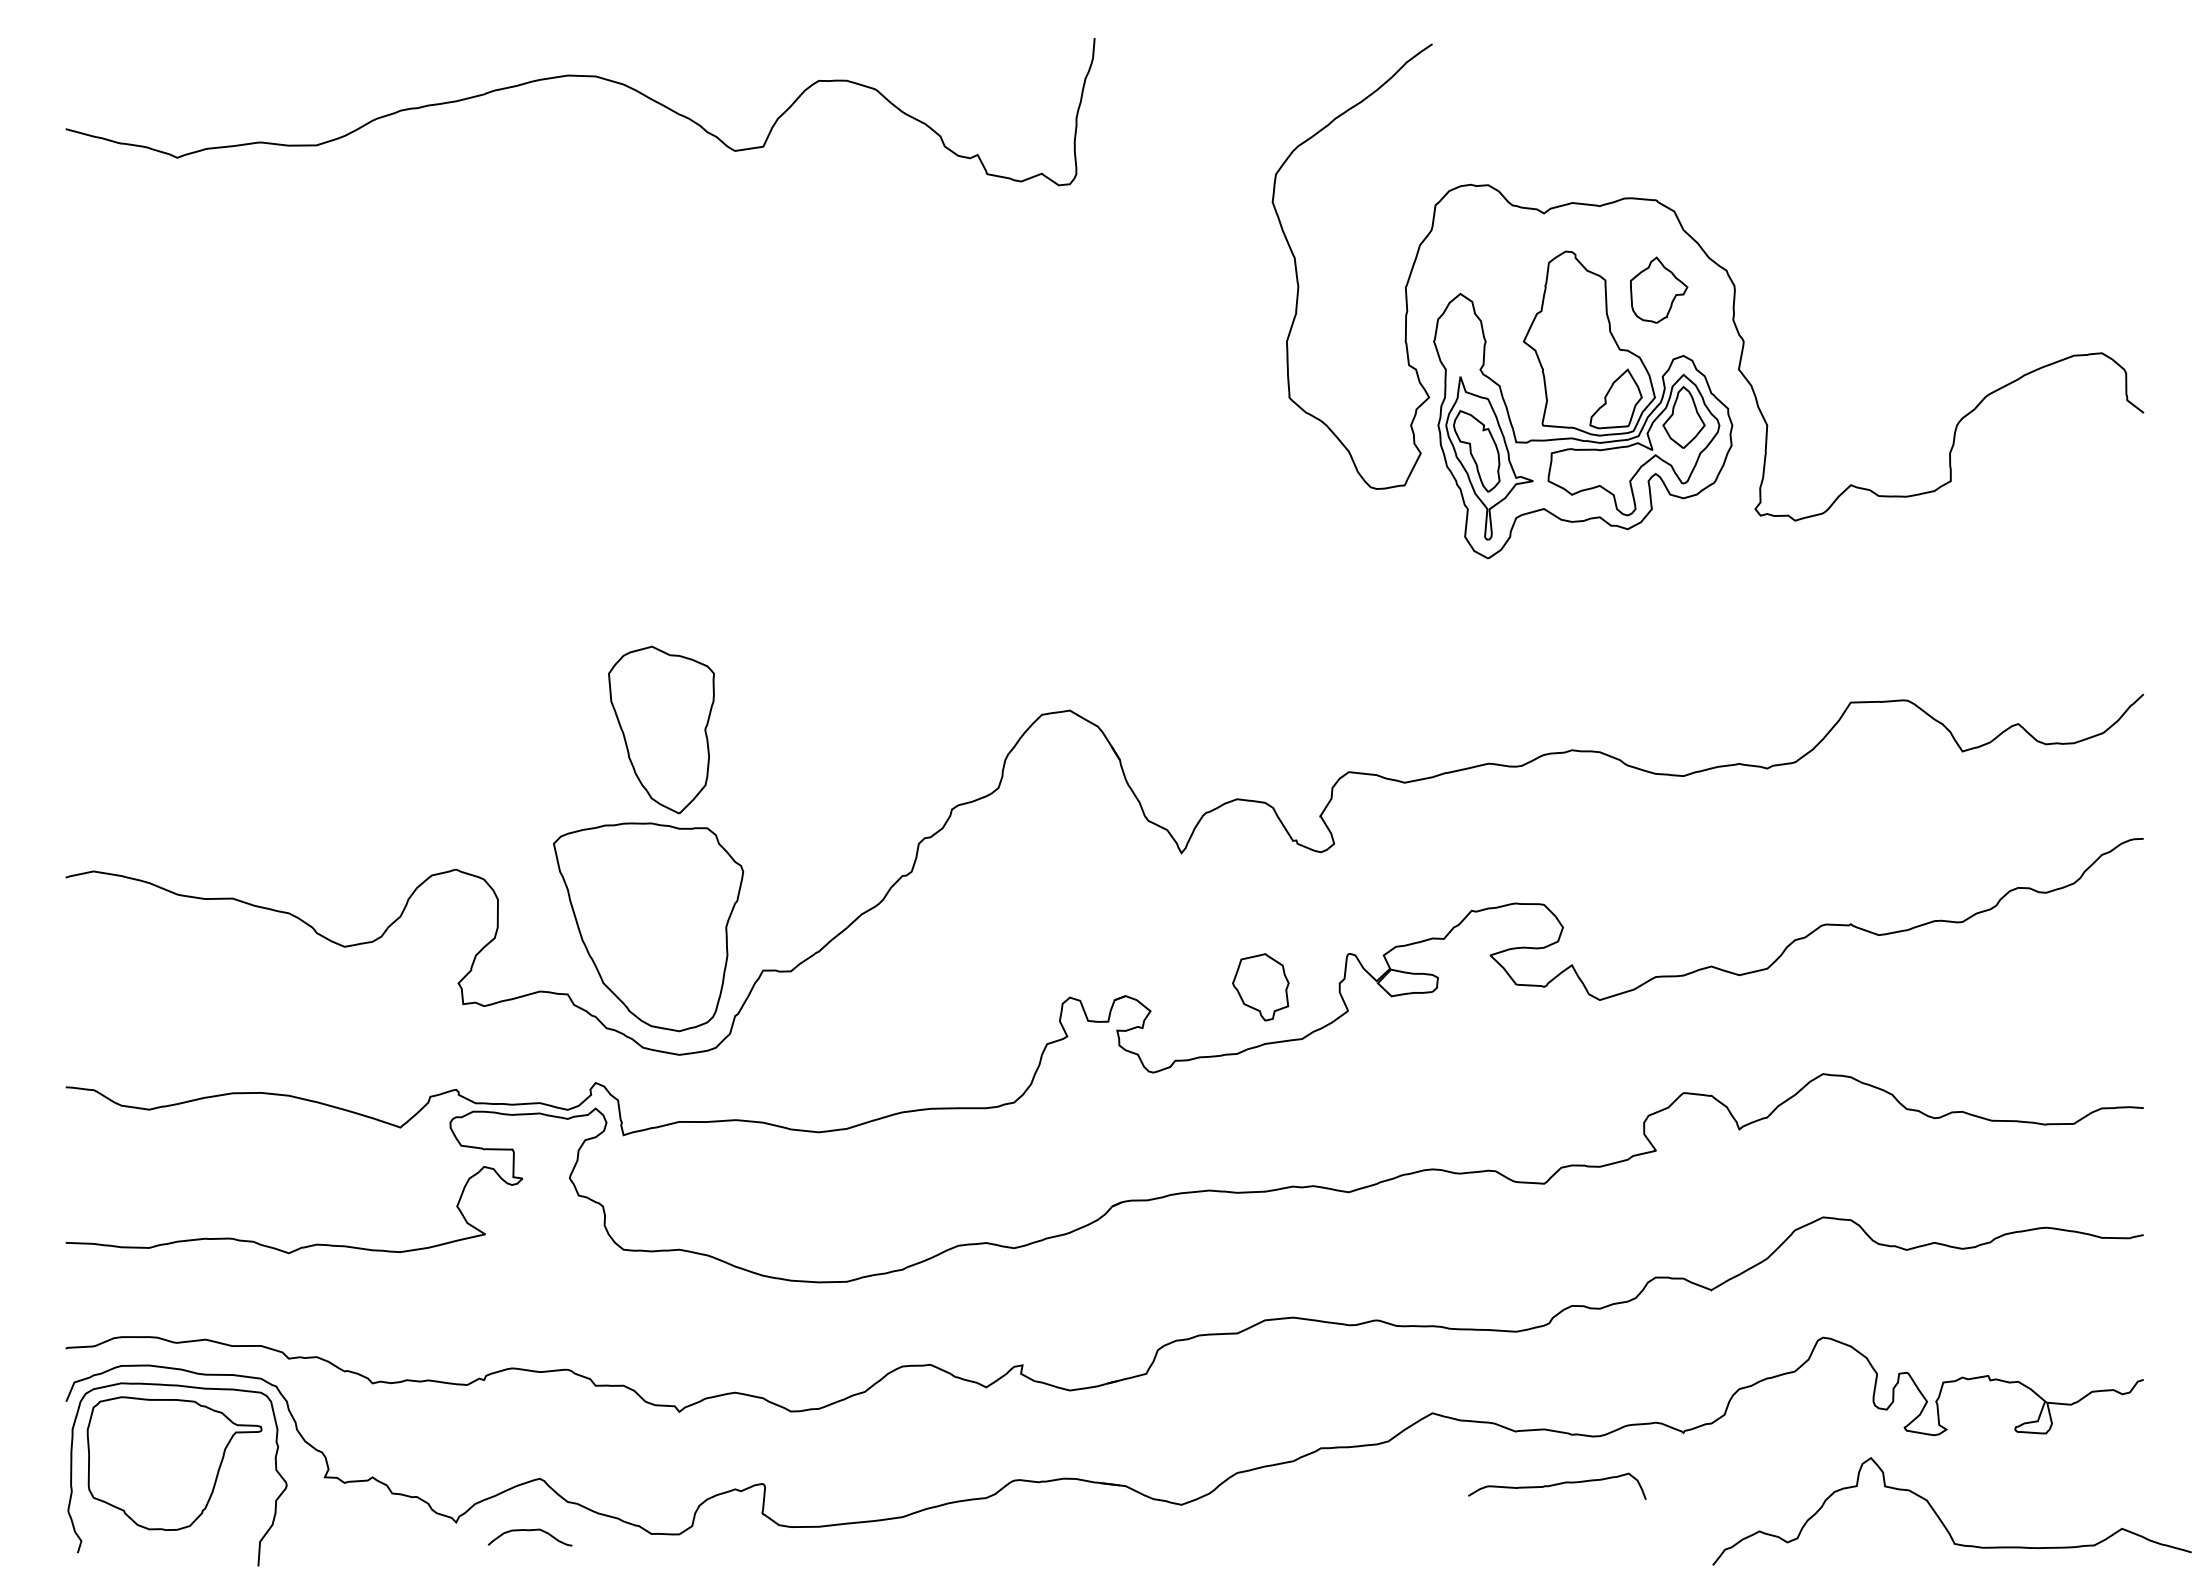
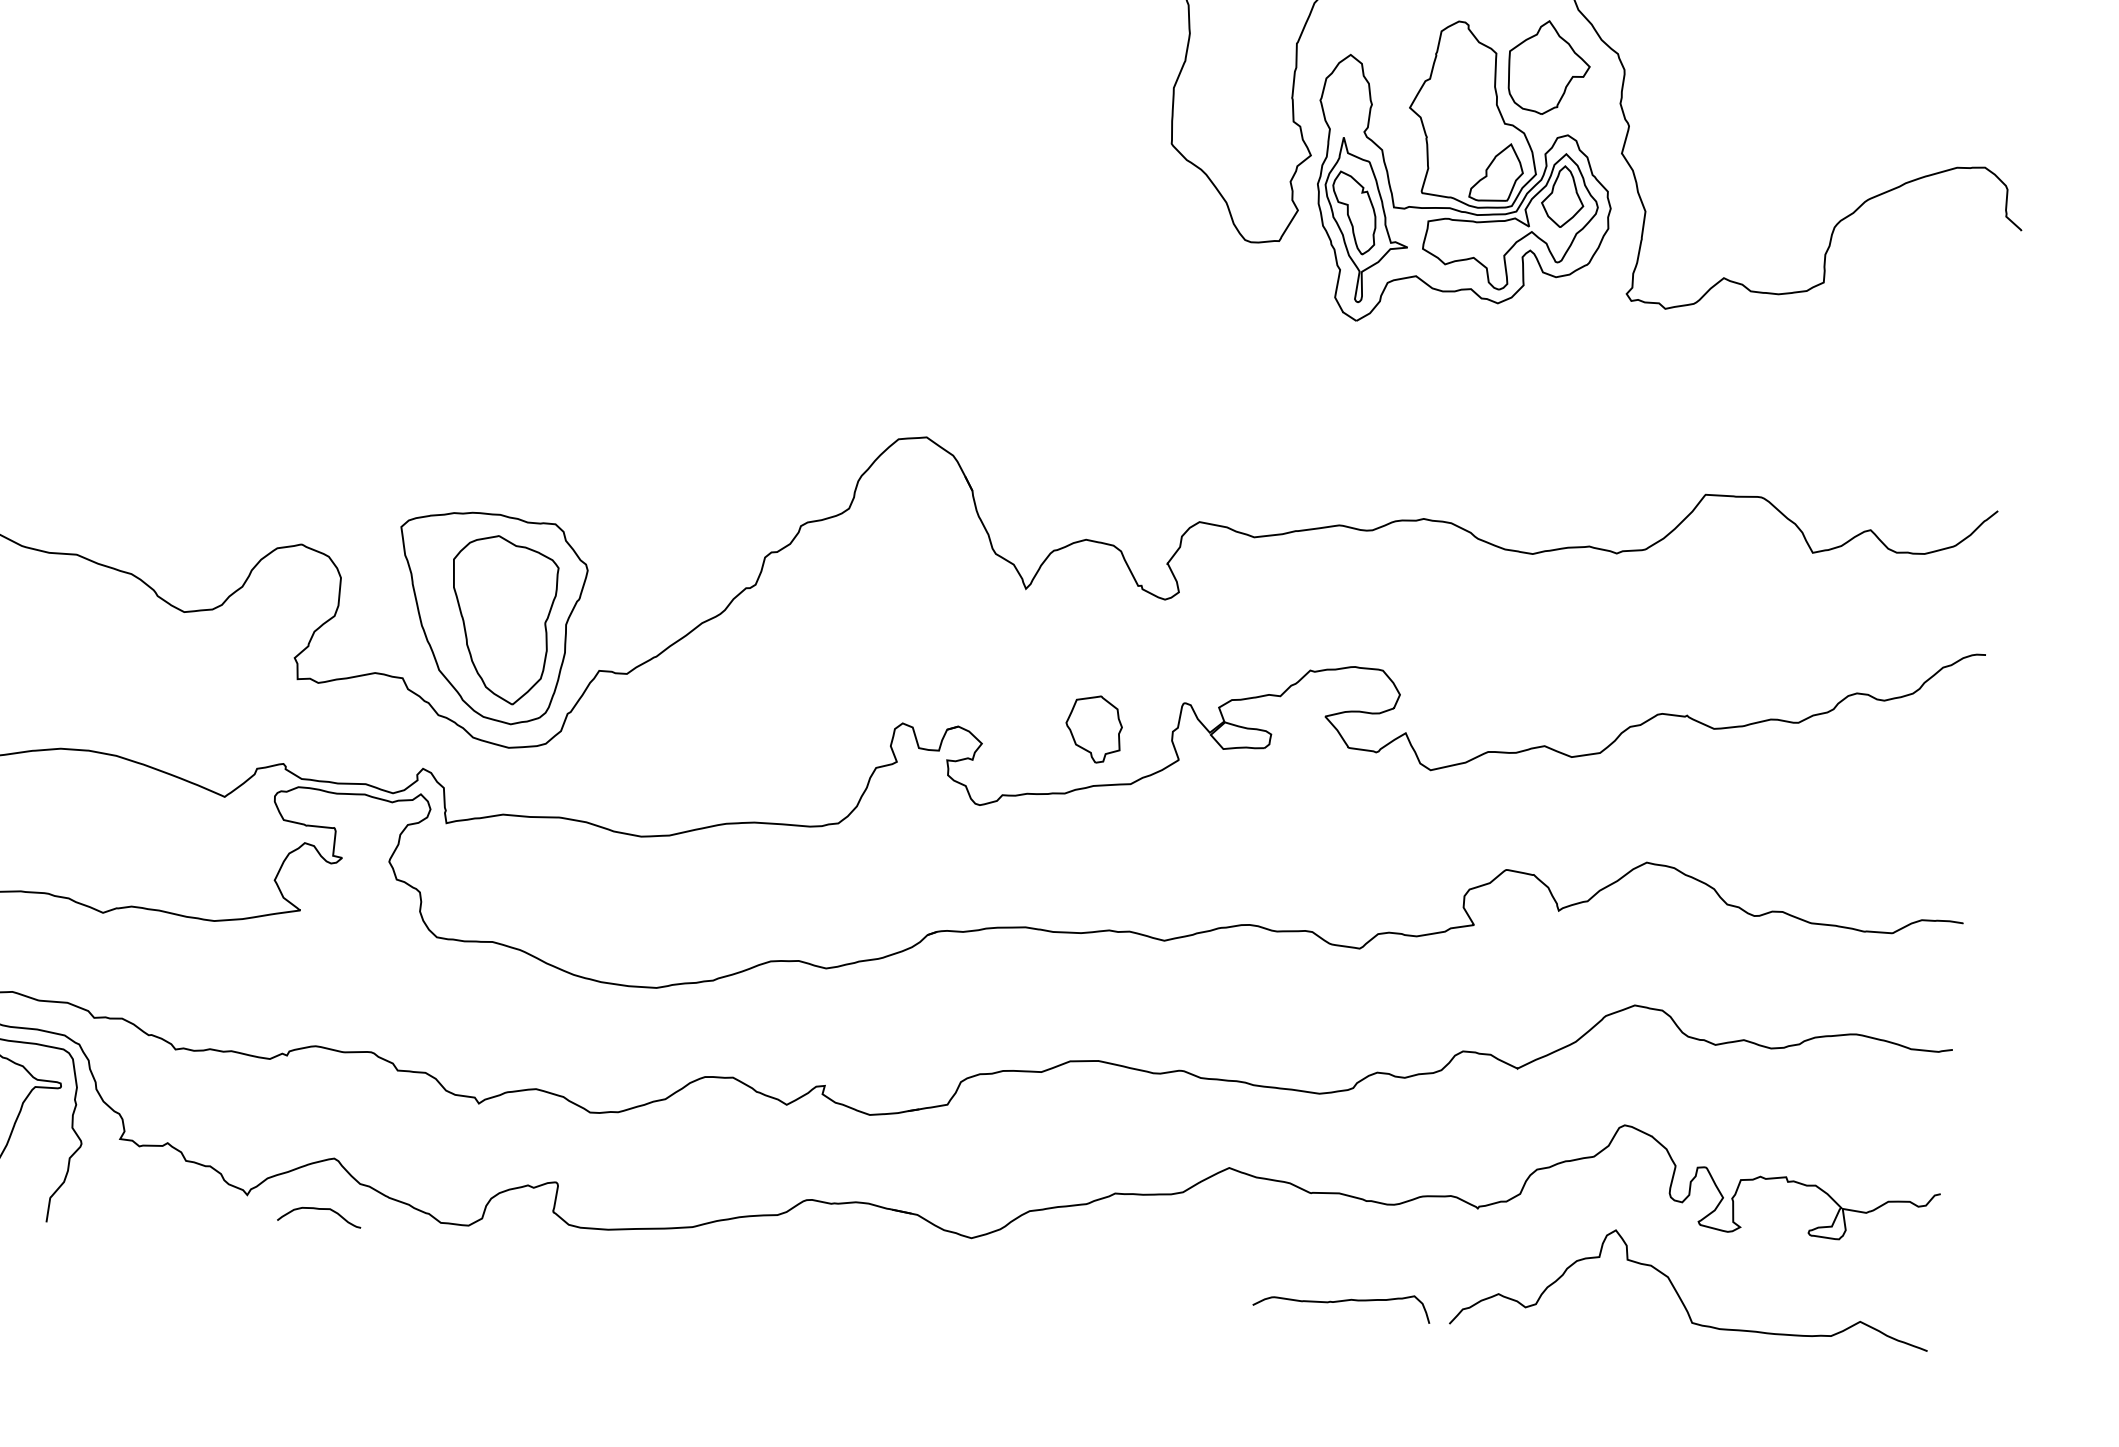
part: (1658, 289) -> (1548, 67), size x1.43
part: (661, 729) -> (501, 619), moved
curve: (1557, 1485) -> (1342, 1302), moved
curve: (1941, 1519) -> (1681, 1297), moved

